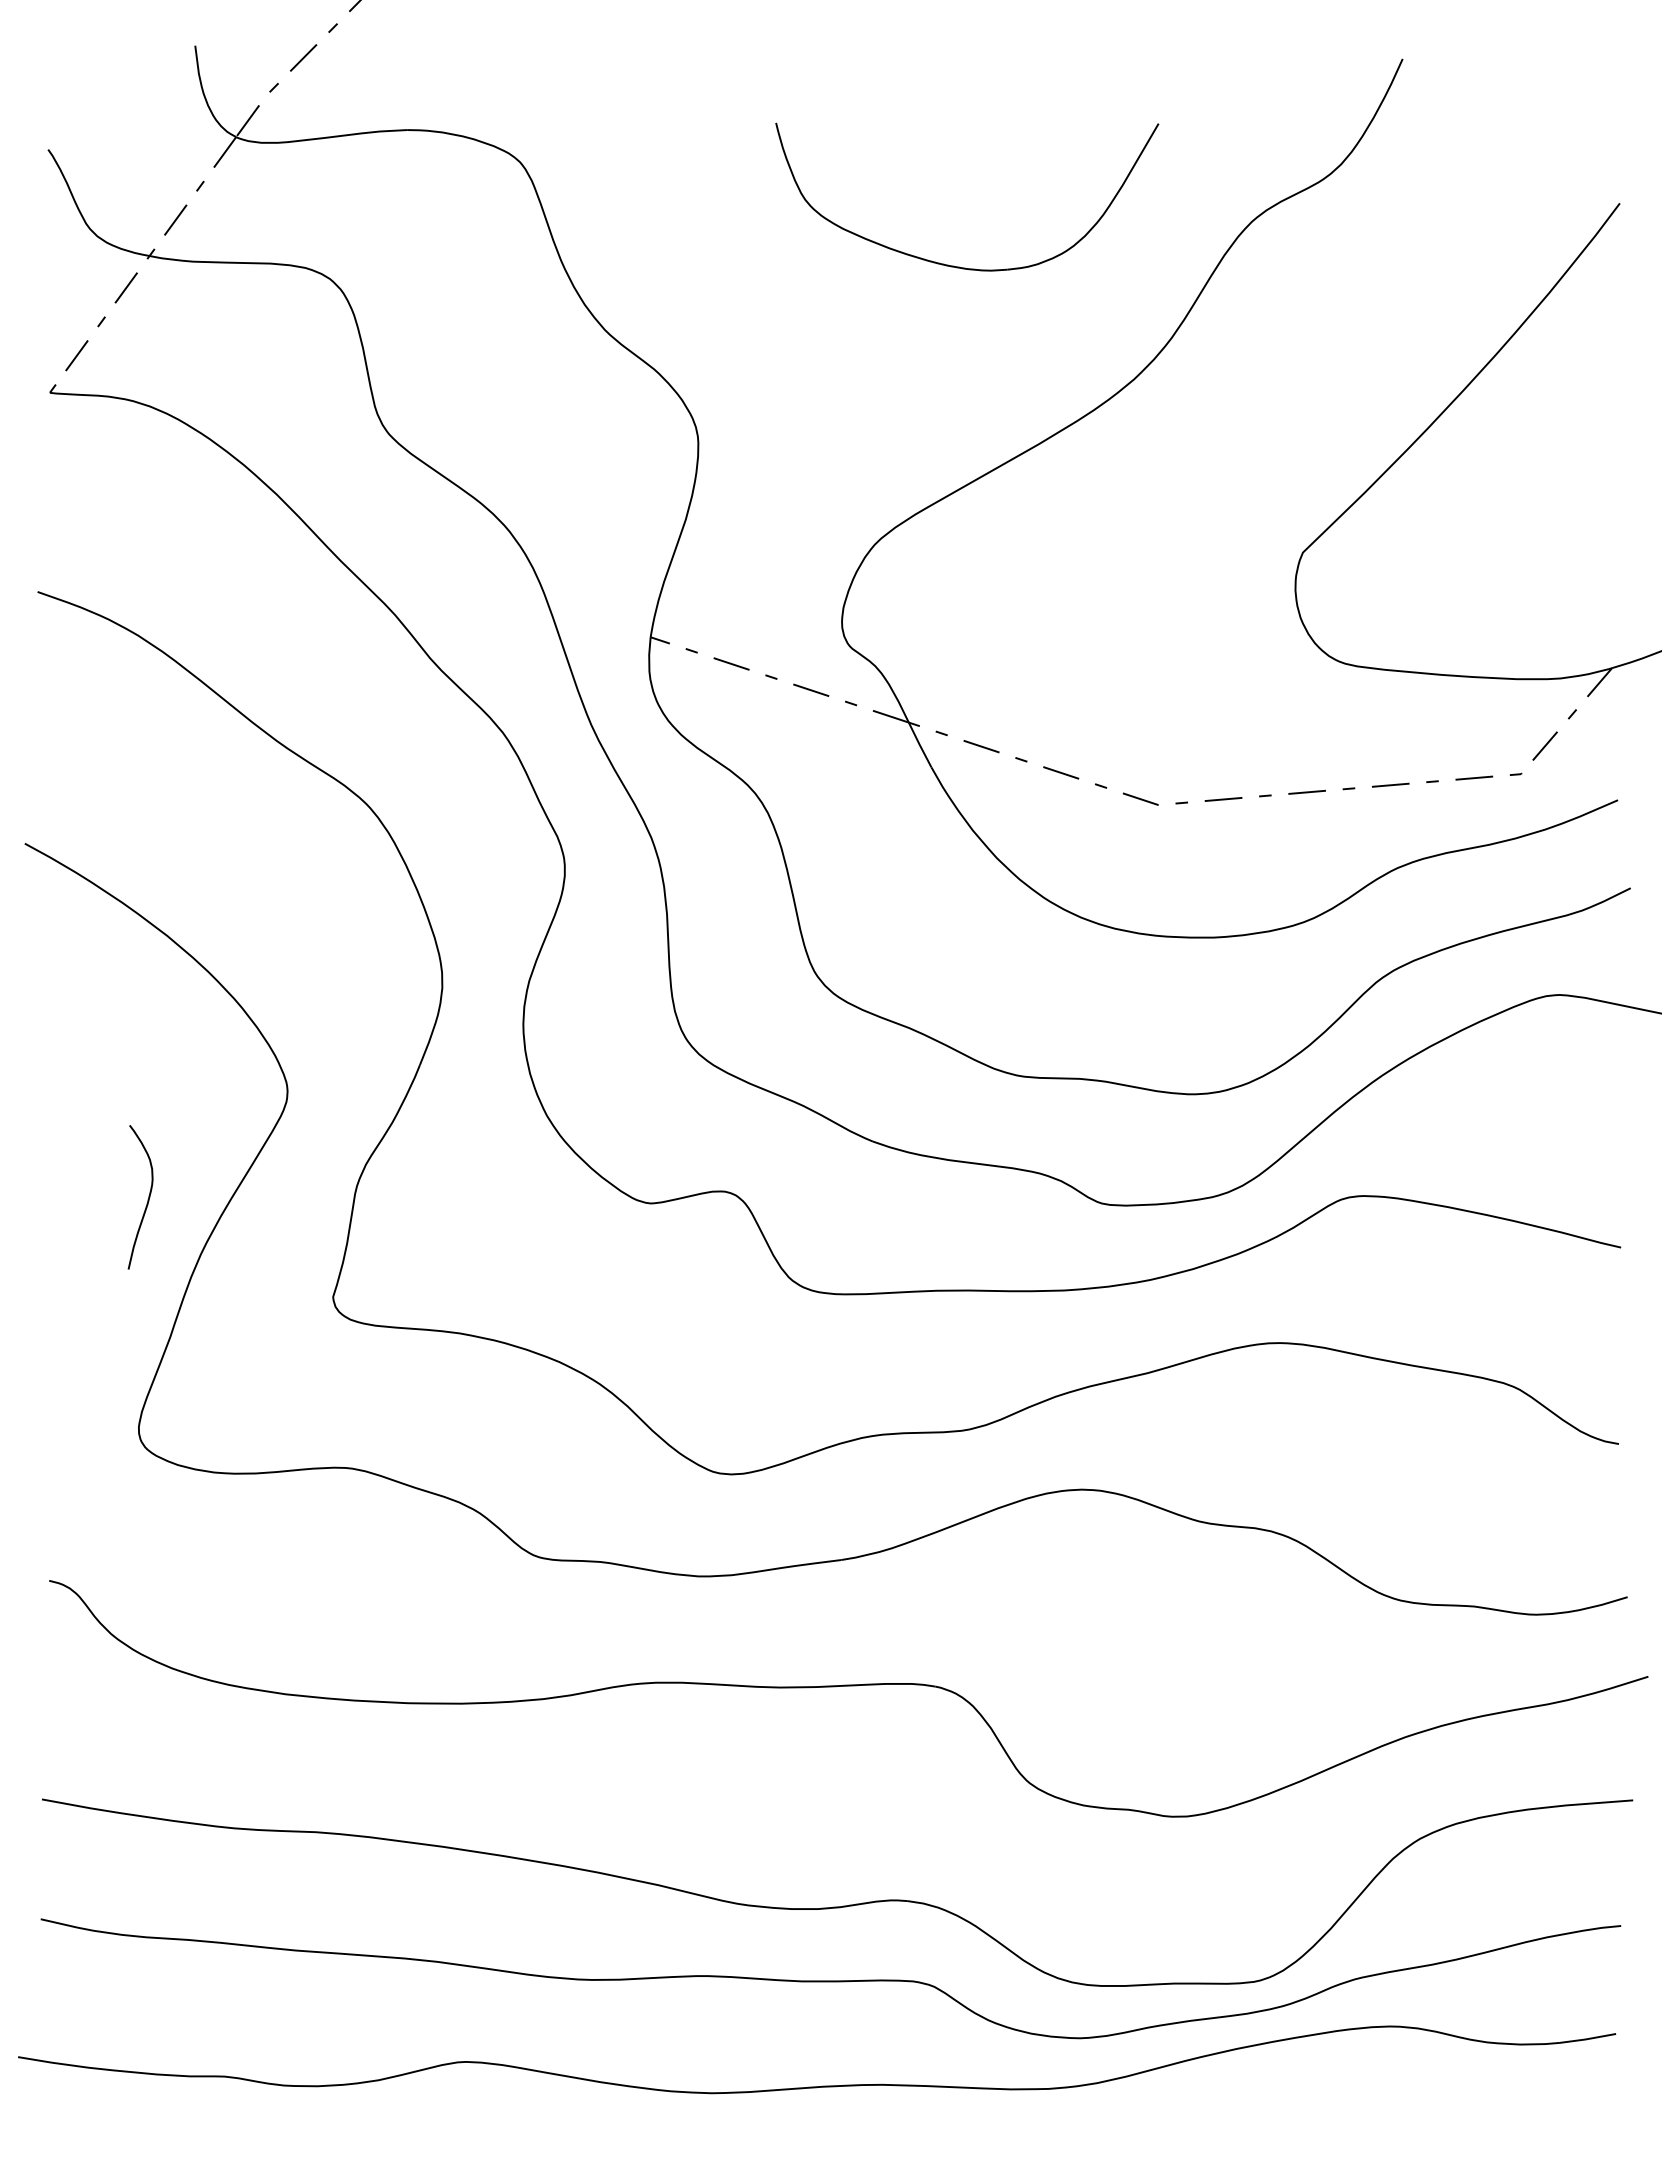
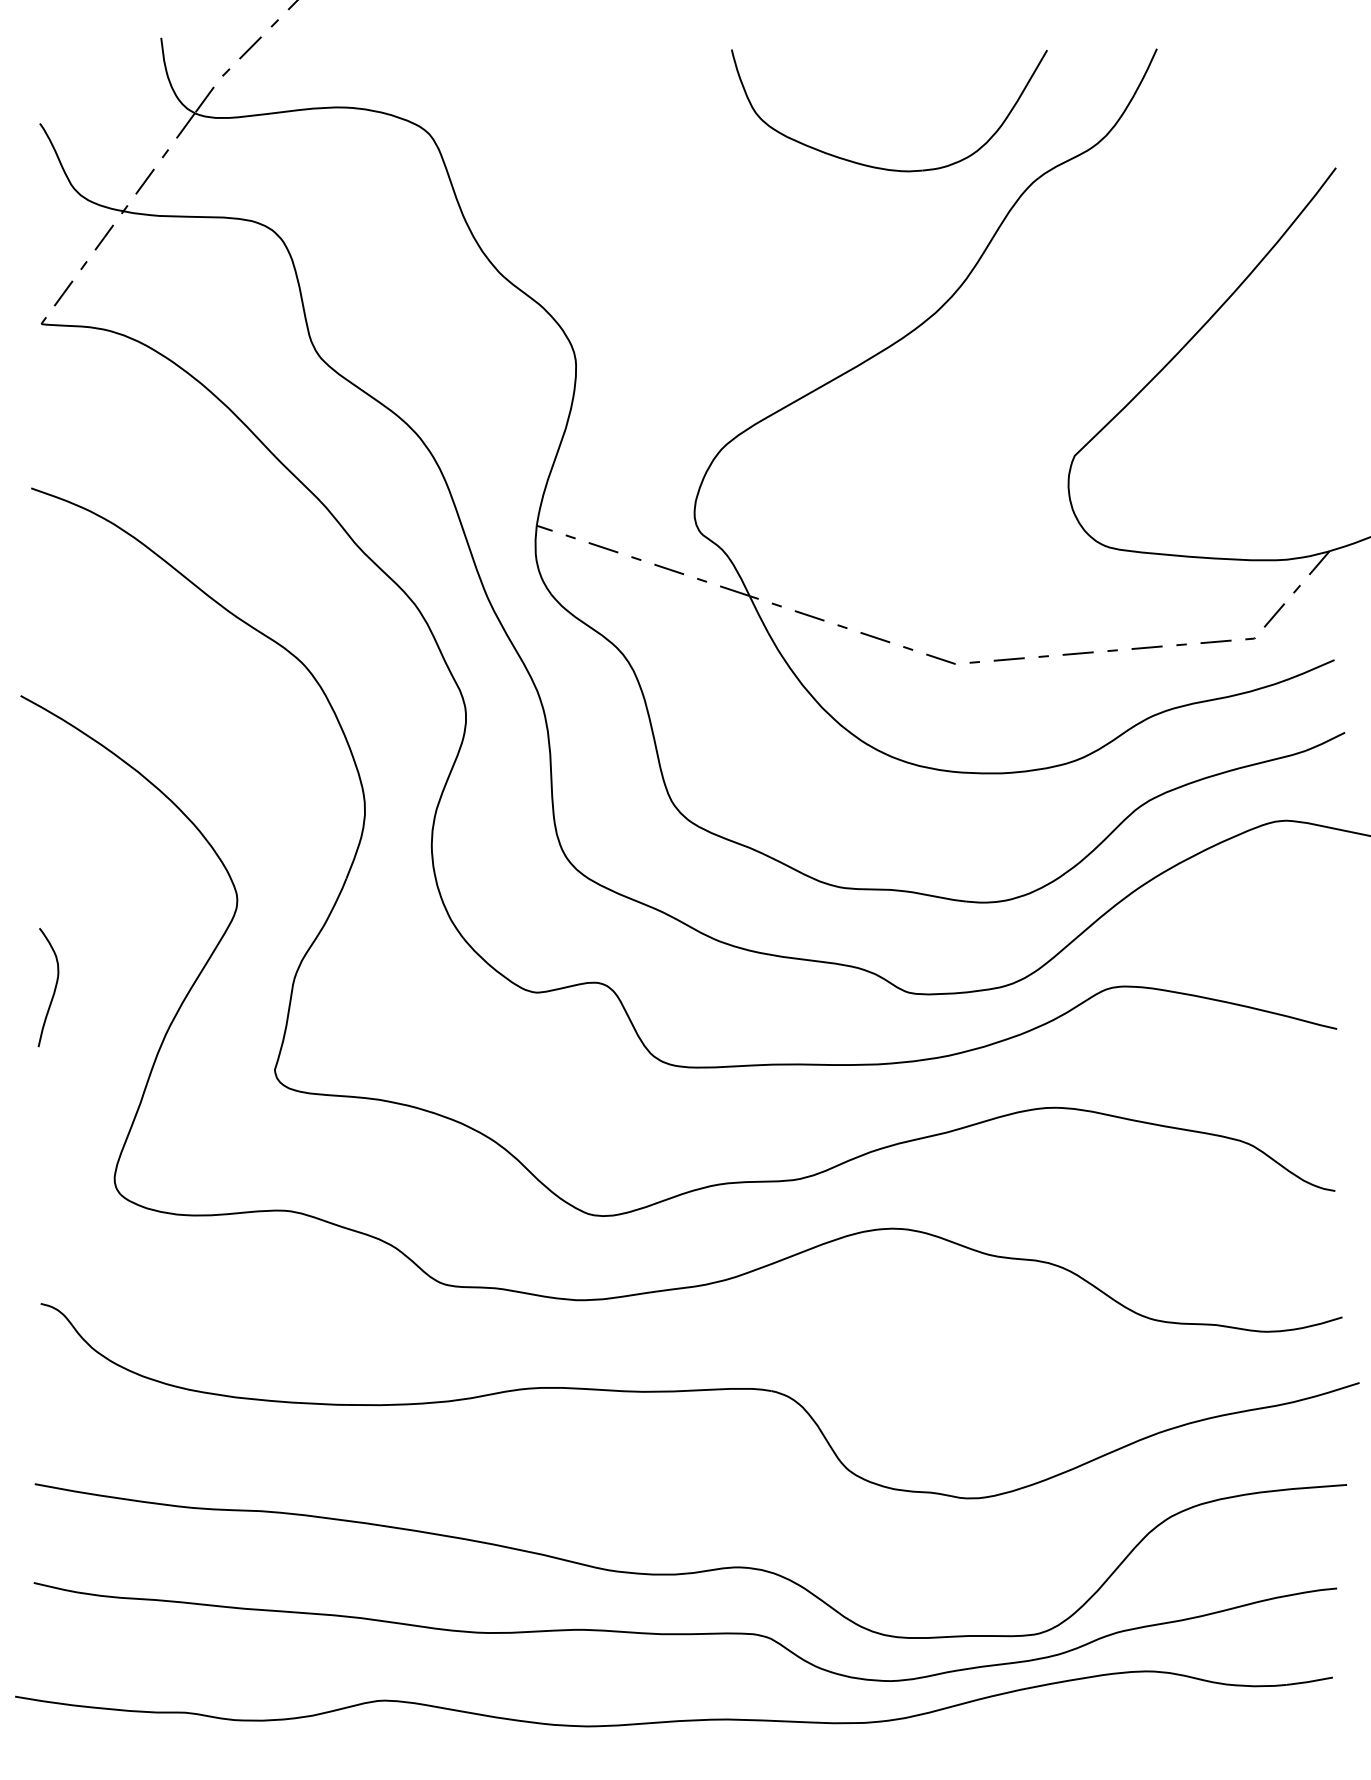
part: (953, 265) -> (878, 167), moved
curve: (147, 1199) -> (54, 989), moved

